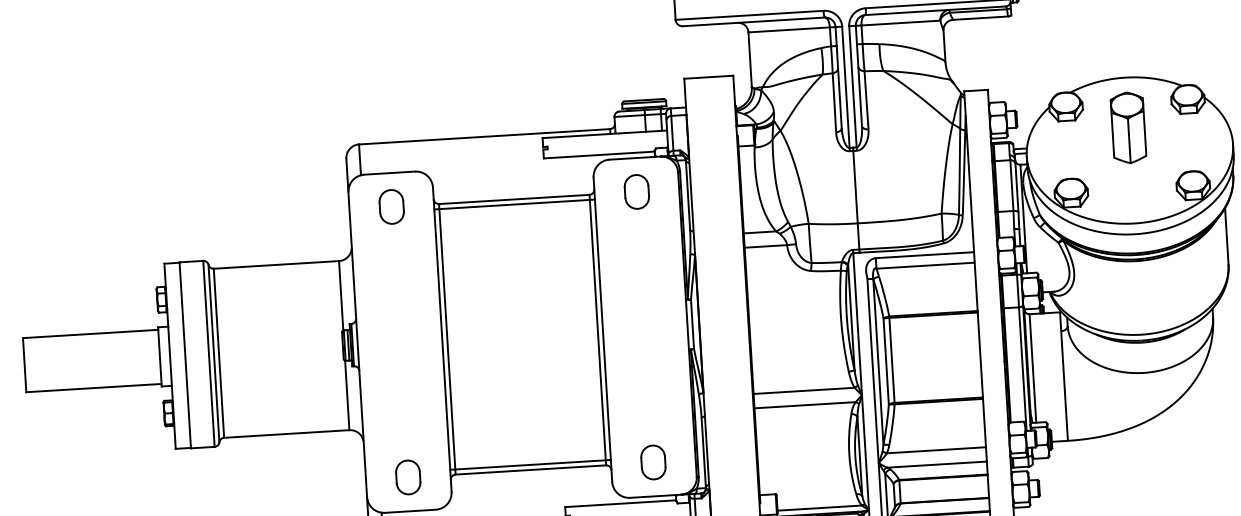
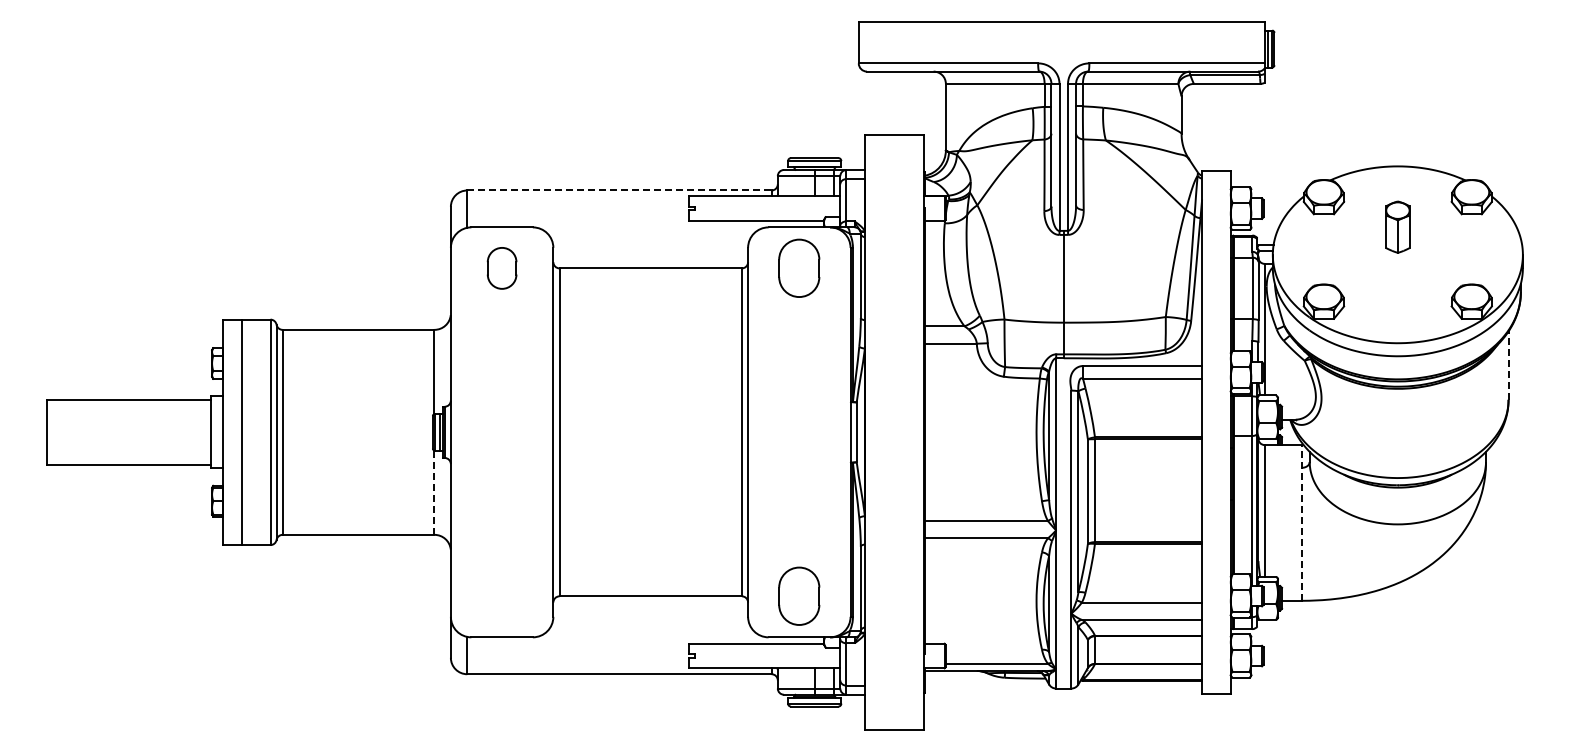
part: (1128, 127) -> (1397, 226), size x0.6
line: (484, 136) -> (619, 190), solid -> dashed
part: (637, 192) -> (799, 268), size x1.4
line: (514, 204) -> (650, 274), removed
line: (1226, 236) -> (1508, 365), solid -> dashed
line: (1063, 376) -> (1301, 522), solid -> dashed
line: (347, 396) -> (434, 493), solid -> dashed
part: (653, 462) -> (799, 596), size x1.4
line: (530, 465) -> (650, 590), removed
part: (407, 477) -> (501, 596), removed

